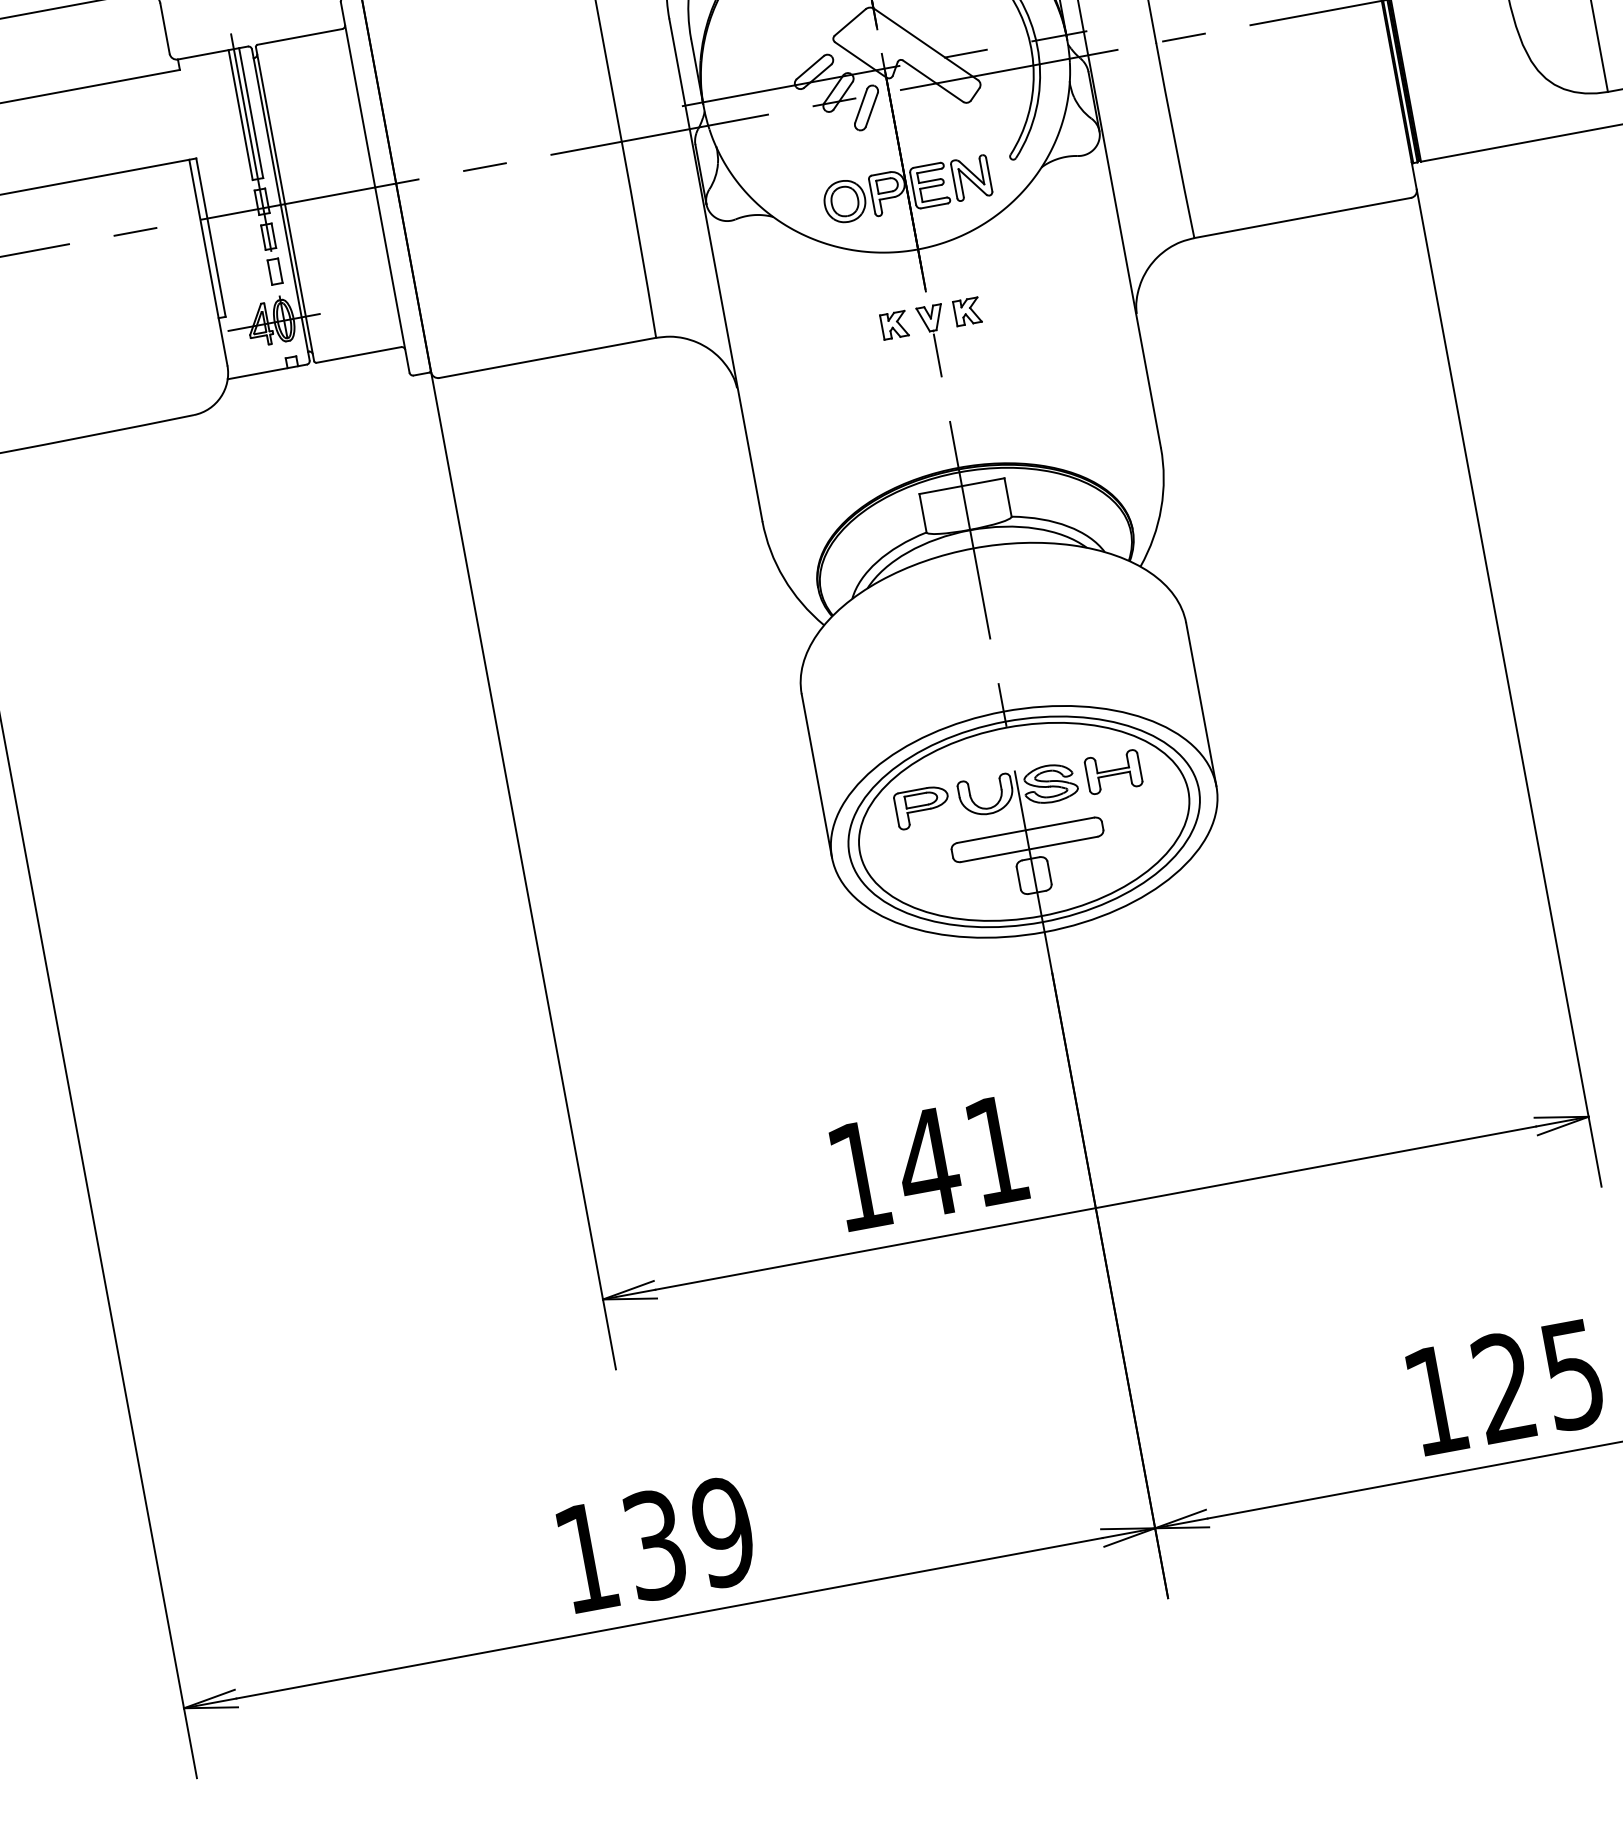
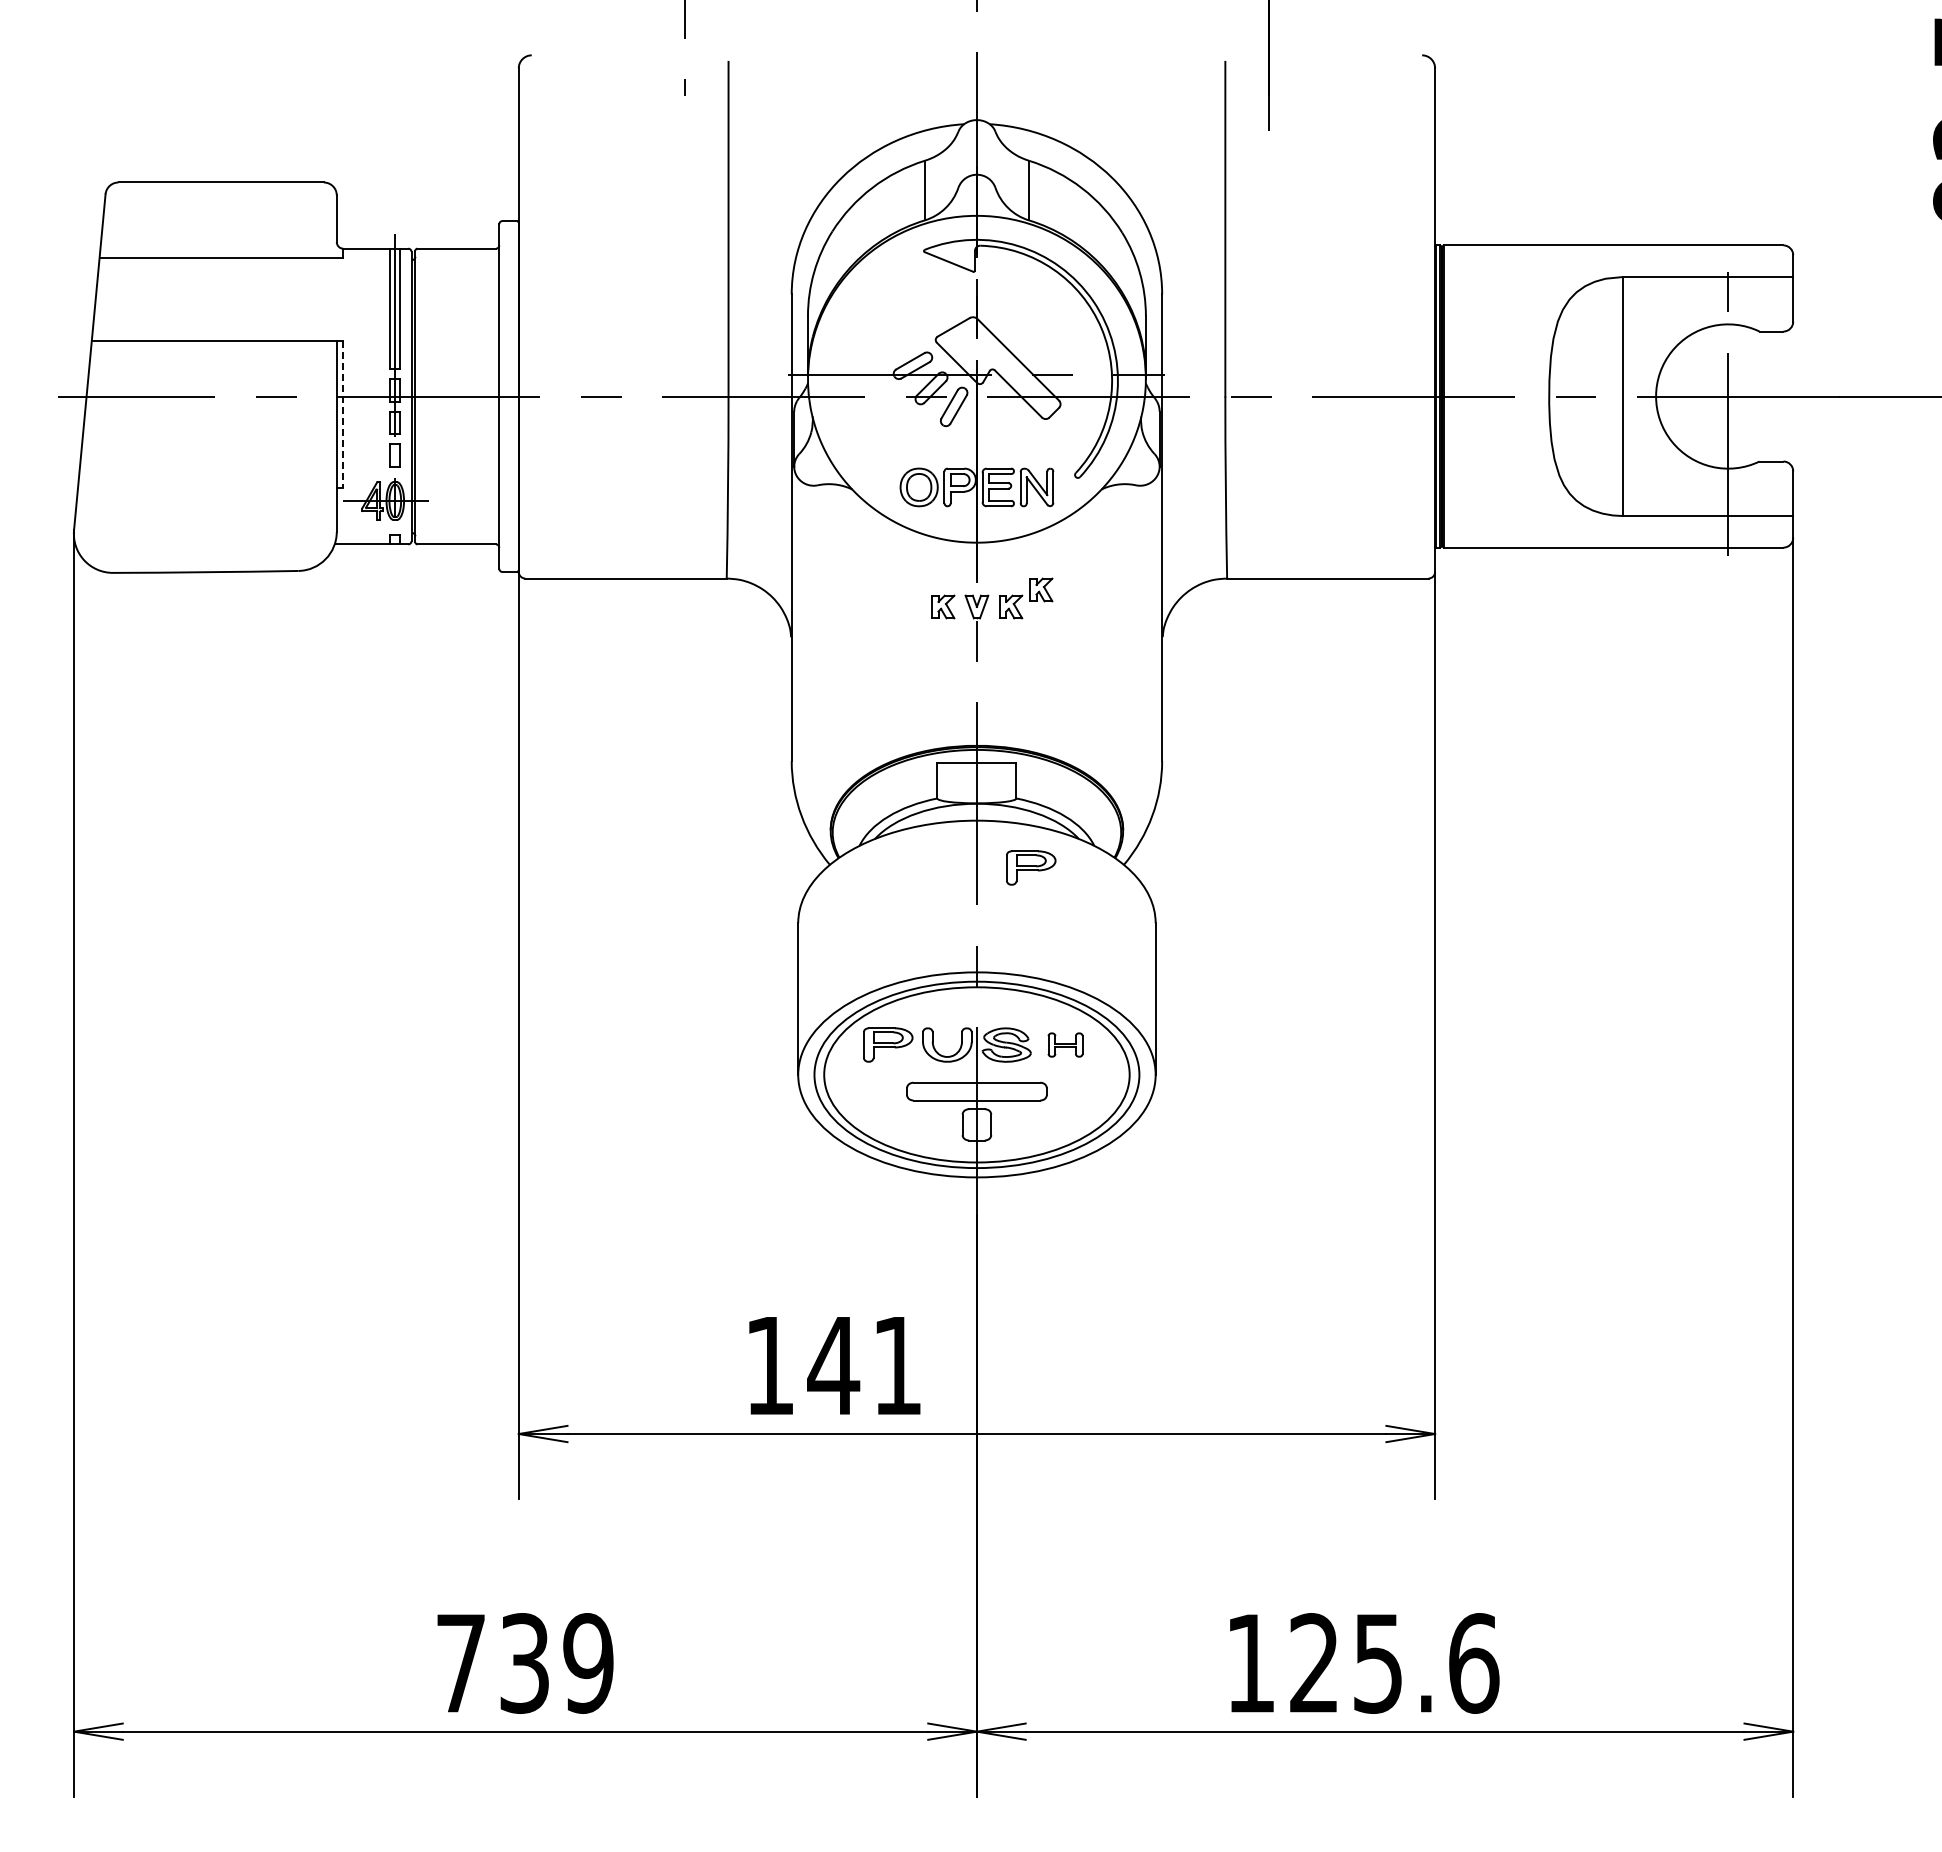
line: (211, 237) -> (343, 414), solid -> dashed
part: (996, 286) -> (1041, 589), added
part: (1041, 587) -> (1031, 867), added
part: (1113, 771) -> (1065, 1044), size x0.7
text: (586, 1557) -> (460, 1663), 139 -> 739

